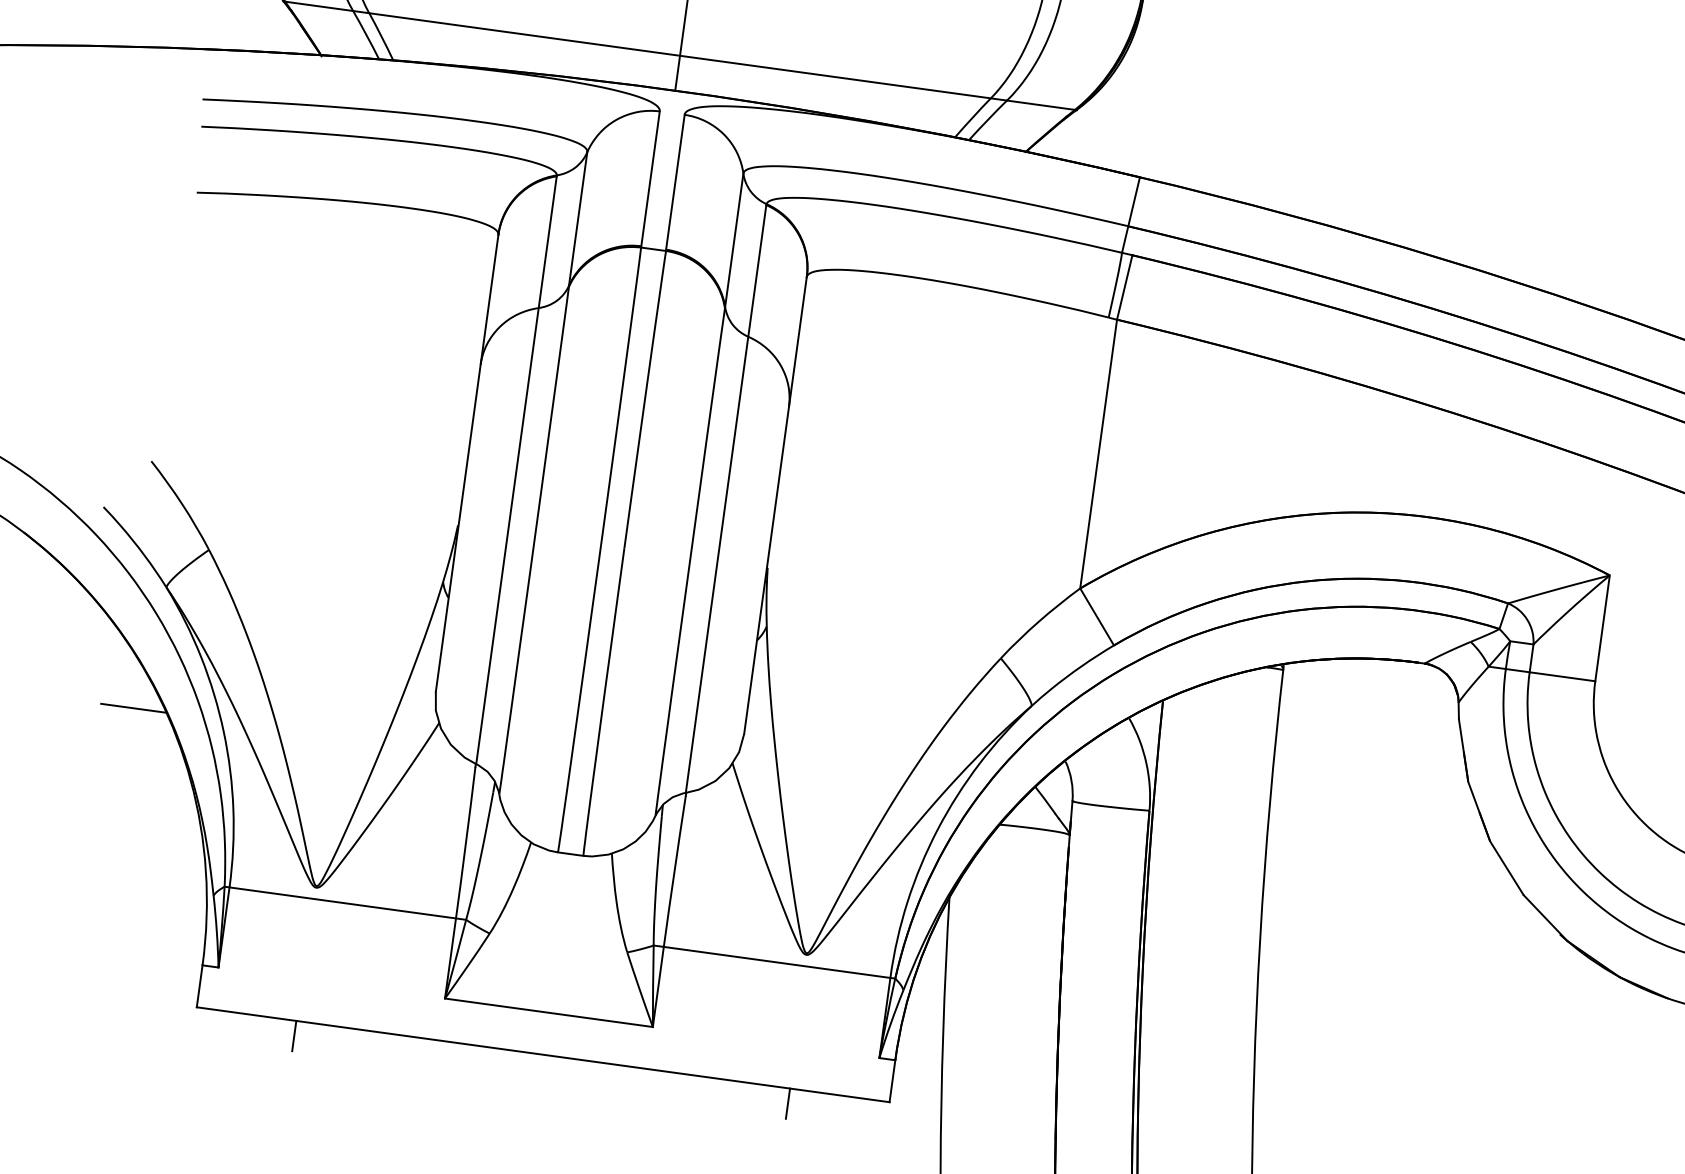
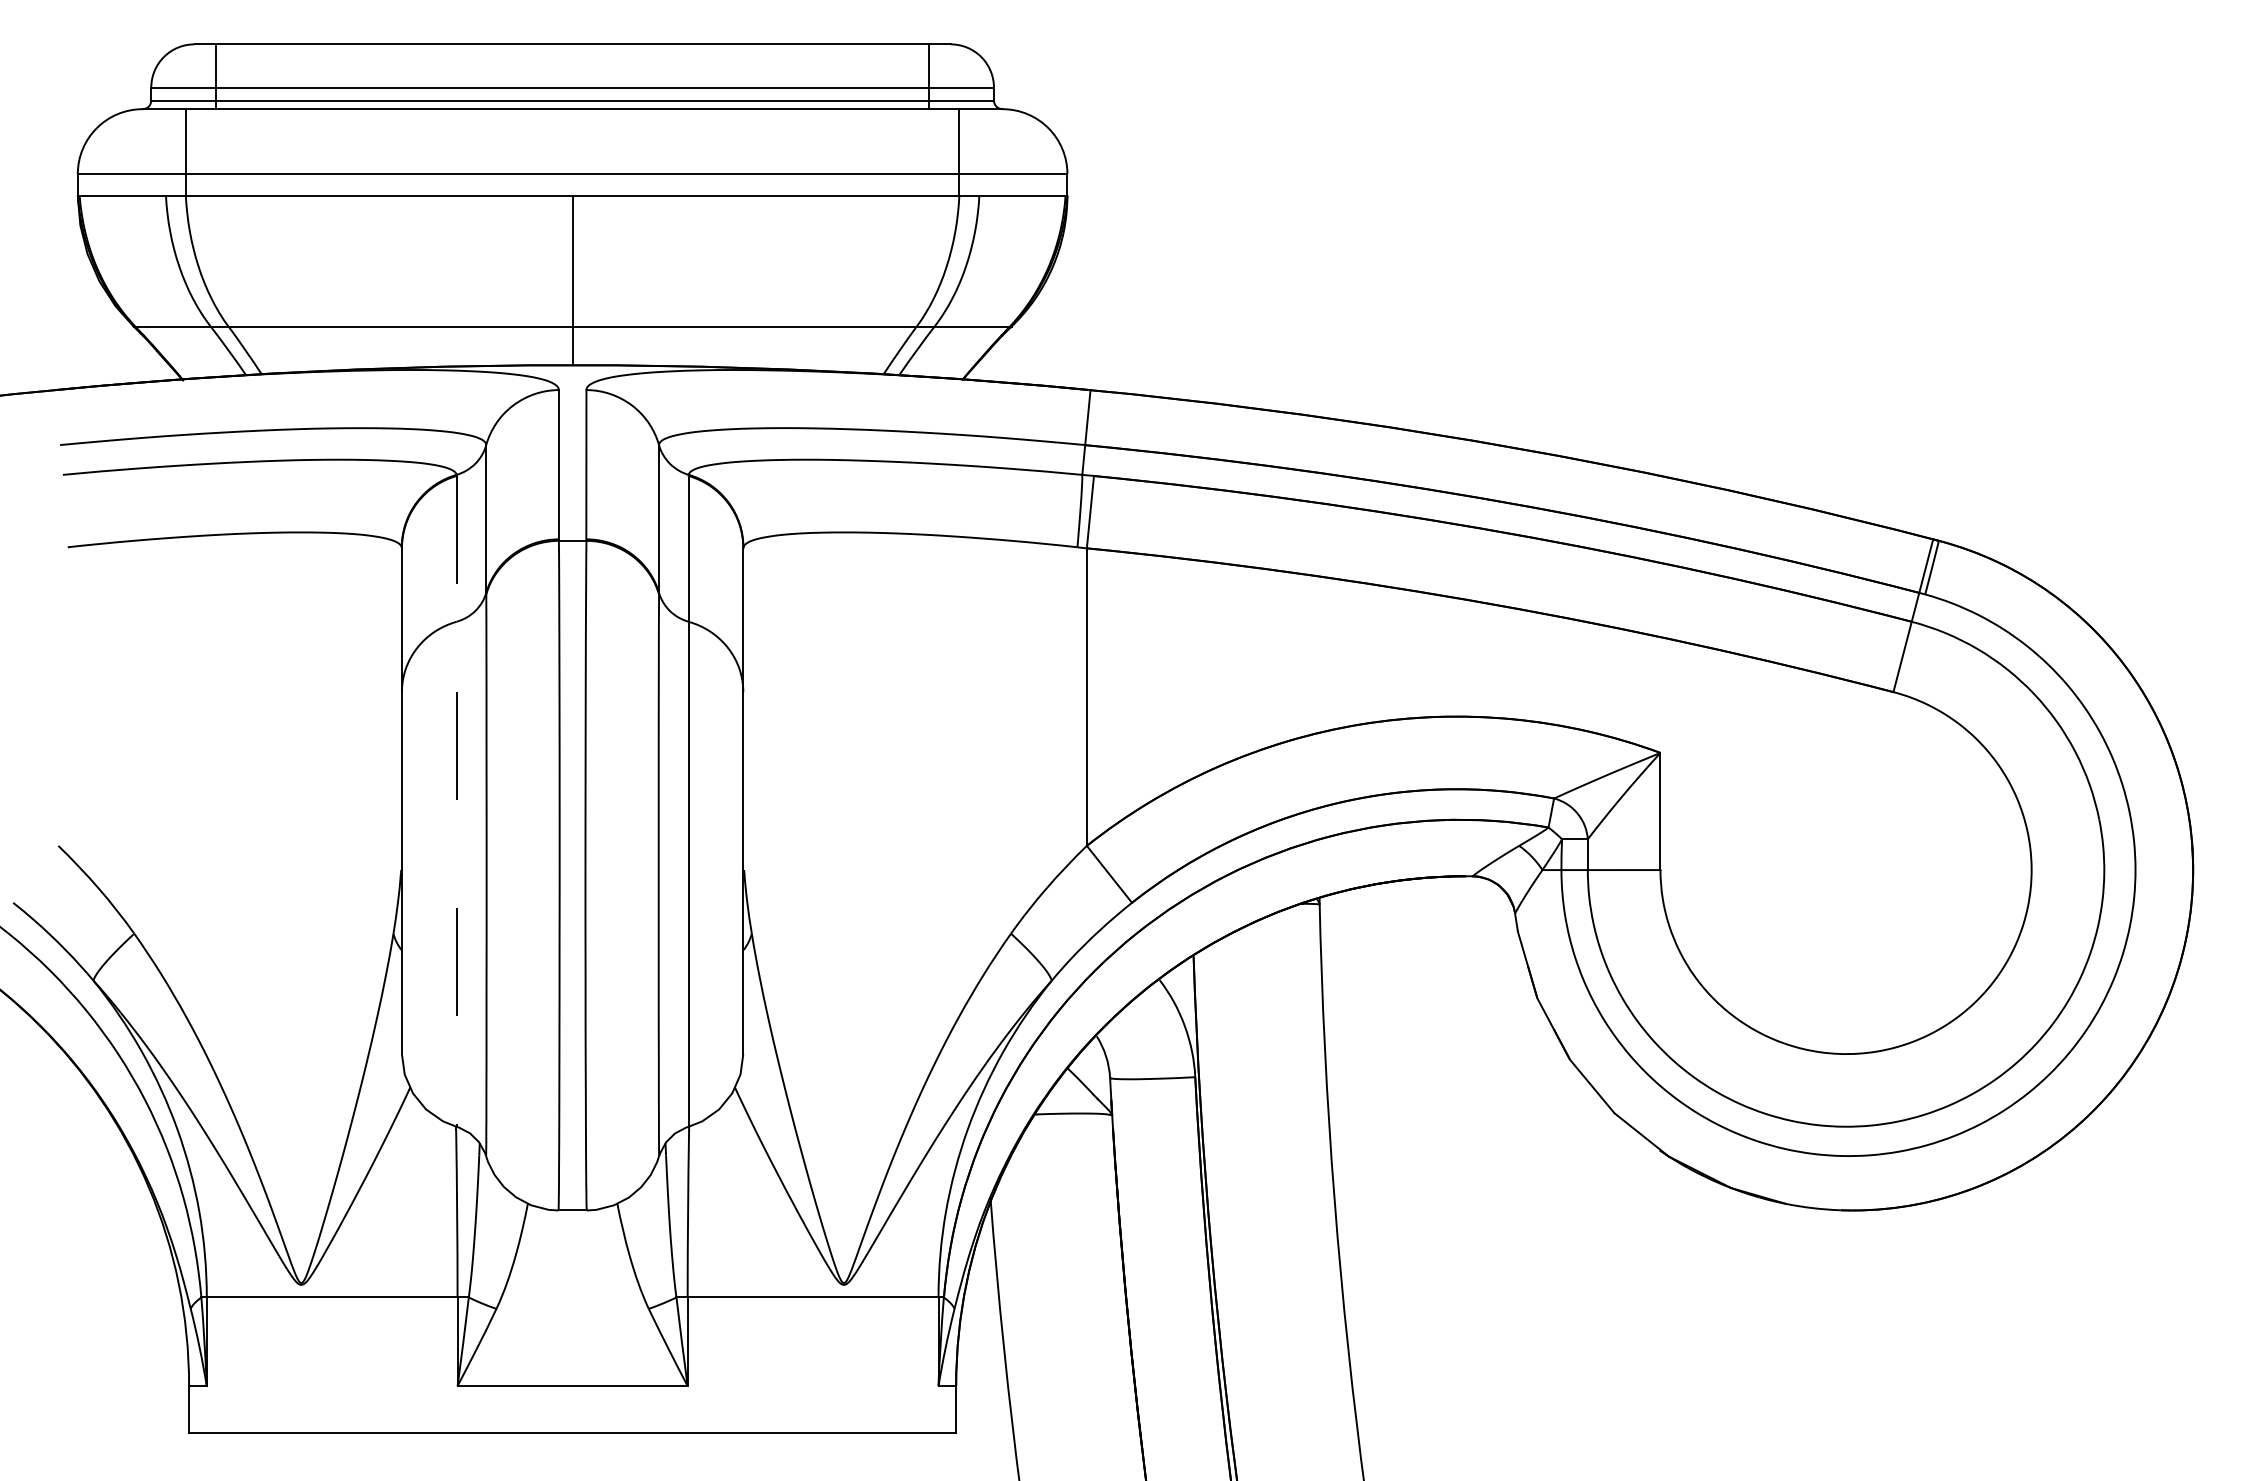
line: (516, 470) -> (456, 801), solid -> dashed
line: (134, 708) -> (76, 1117), removed
line: (294, 1036) -> (299, 1449), removed
line: (787, 1103) -> (845, 1449), removed

